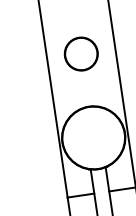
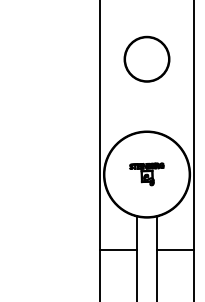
part: (93, 137) -> (146, 174), added

